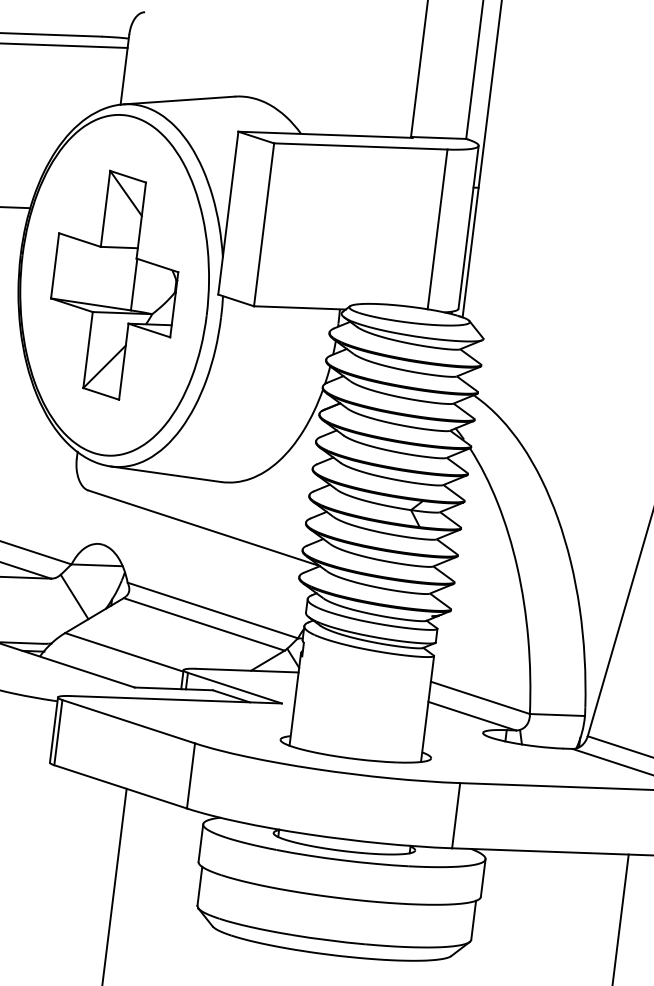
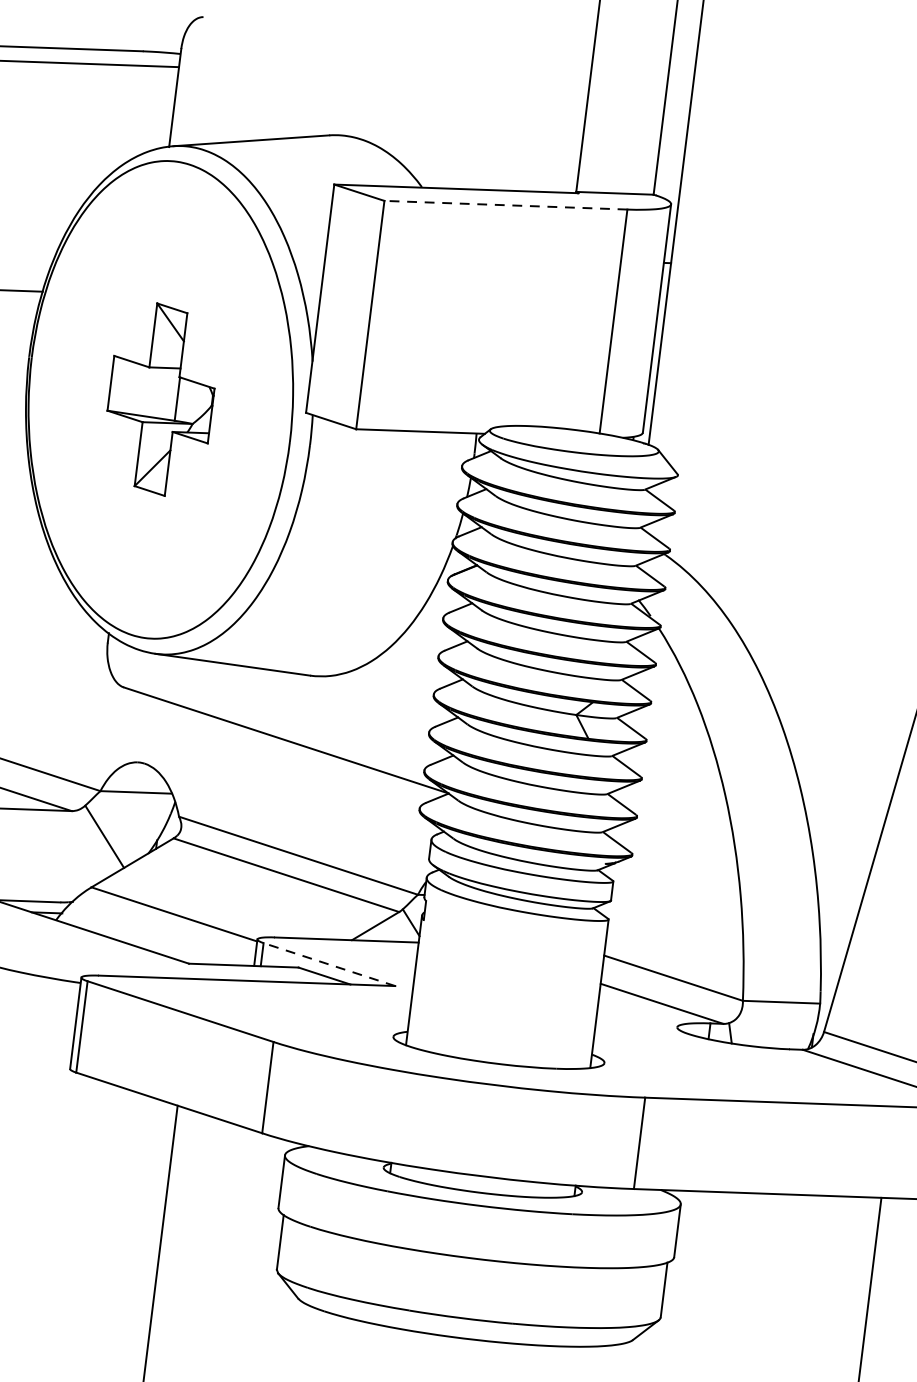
line: (360, 146) -> (505, 205), solid -> dashed
part: (114, 284) -> (160, 398), size x0.6
line: (234, 688) -> (328, 965), solid -> dashed

